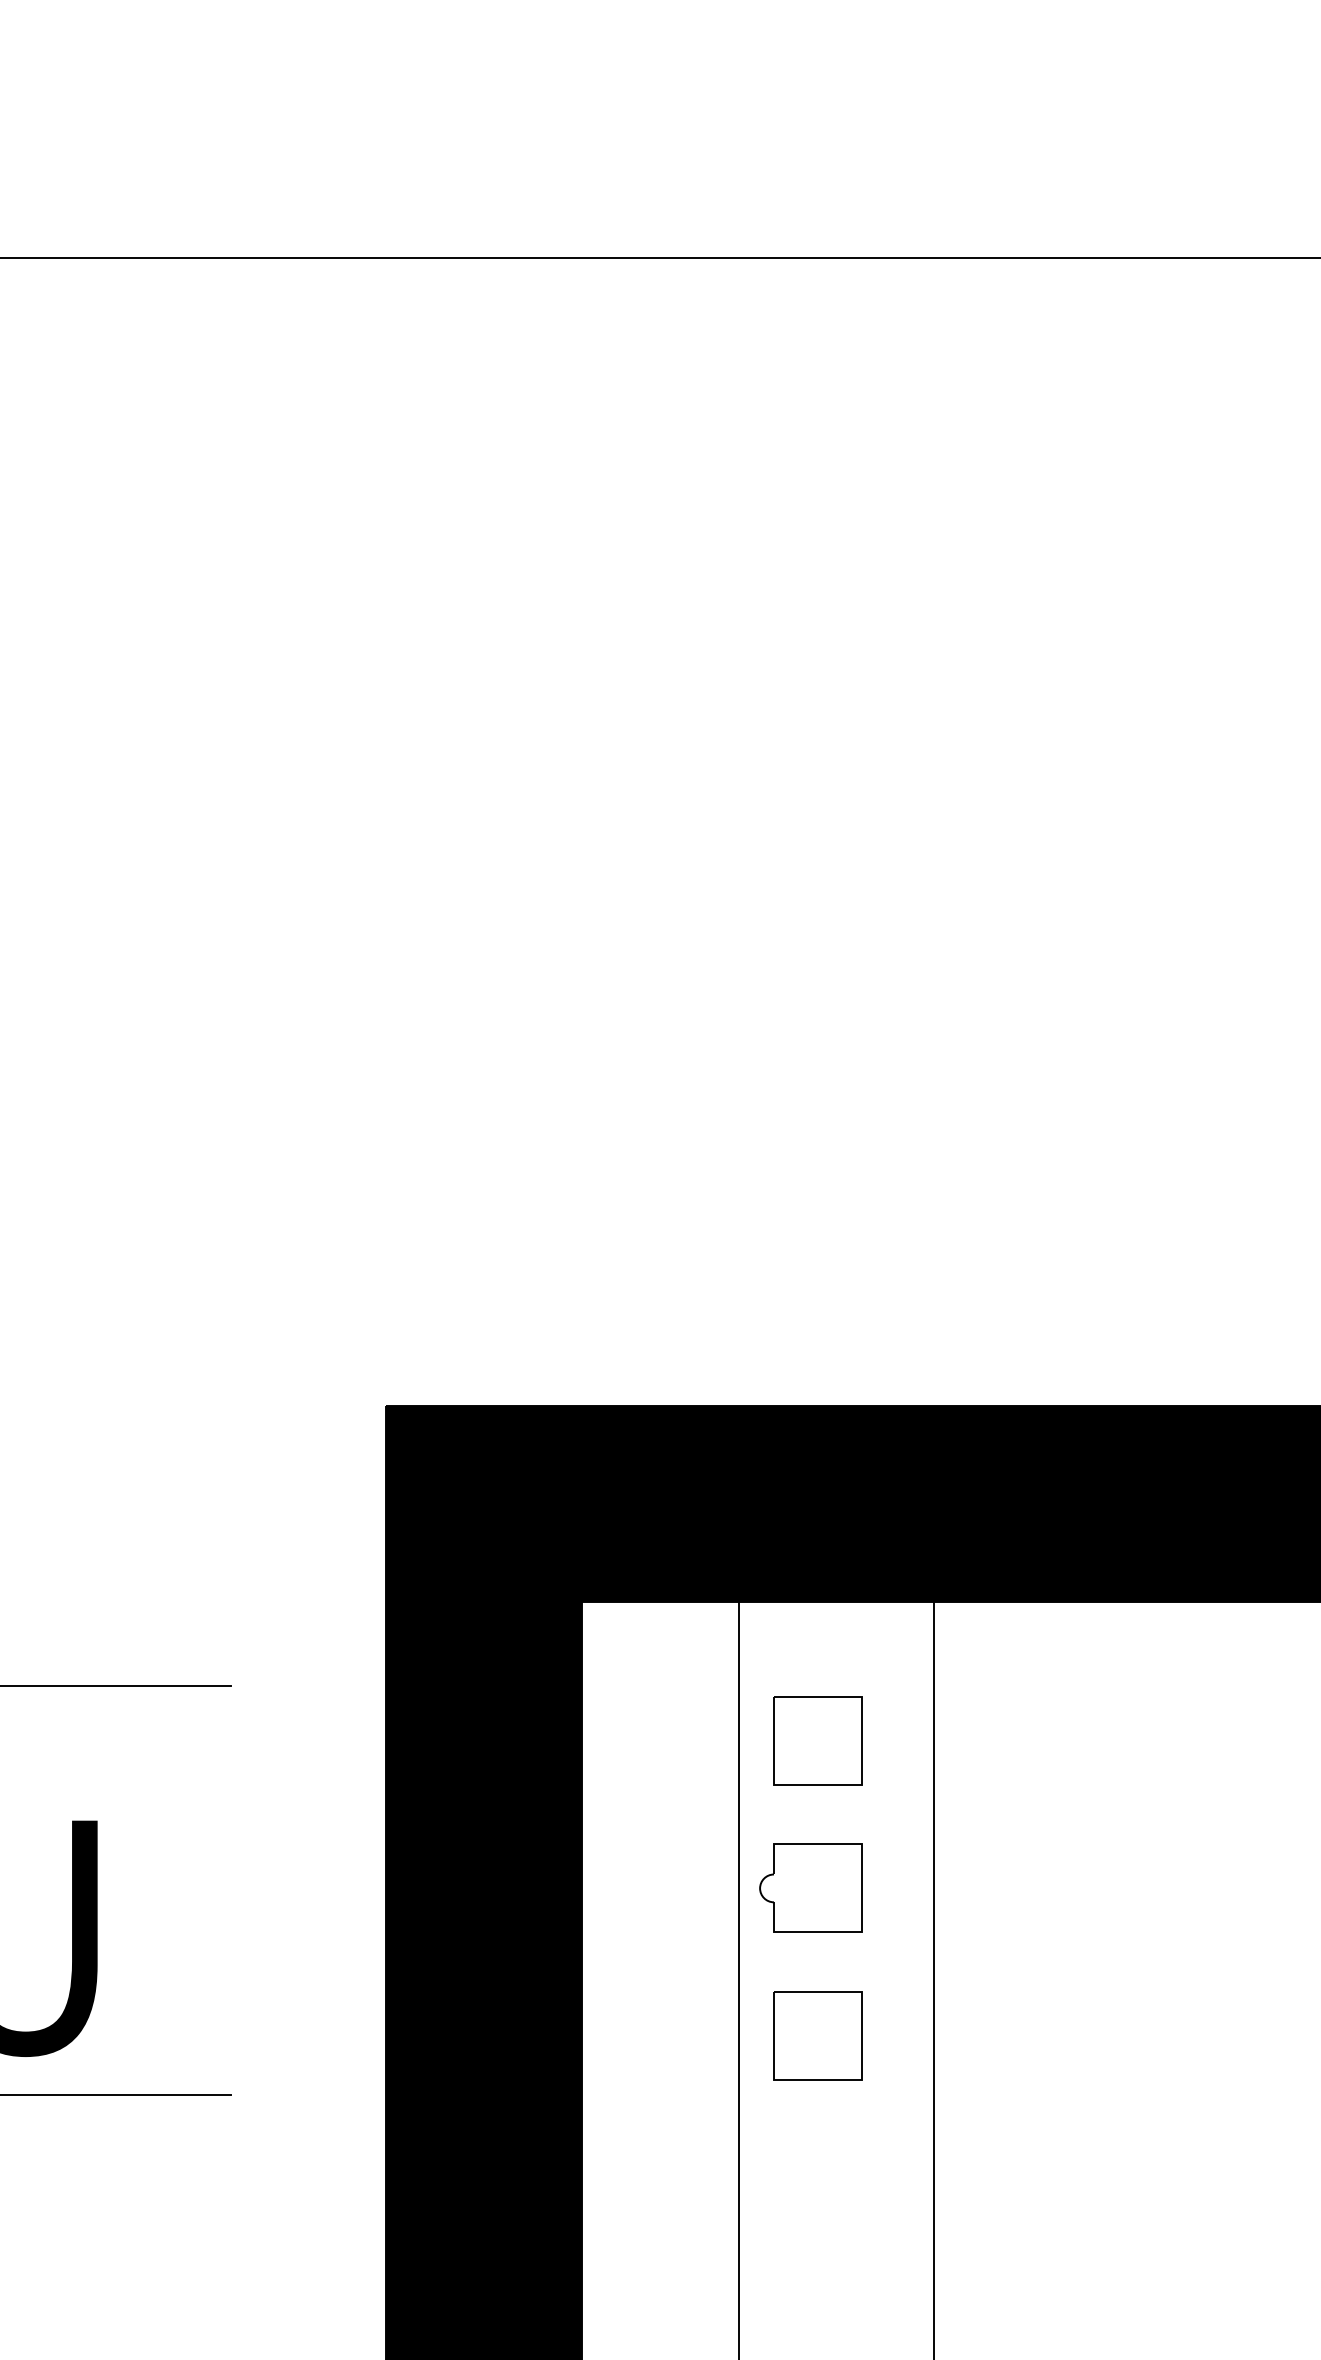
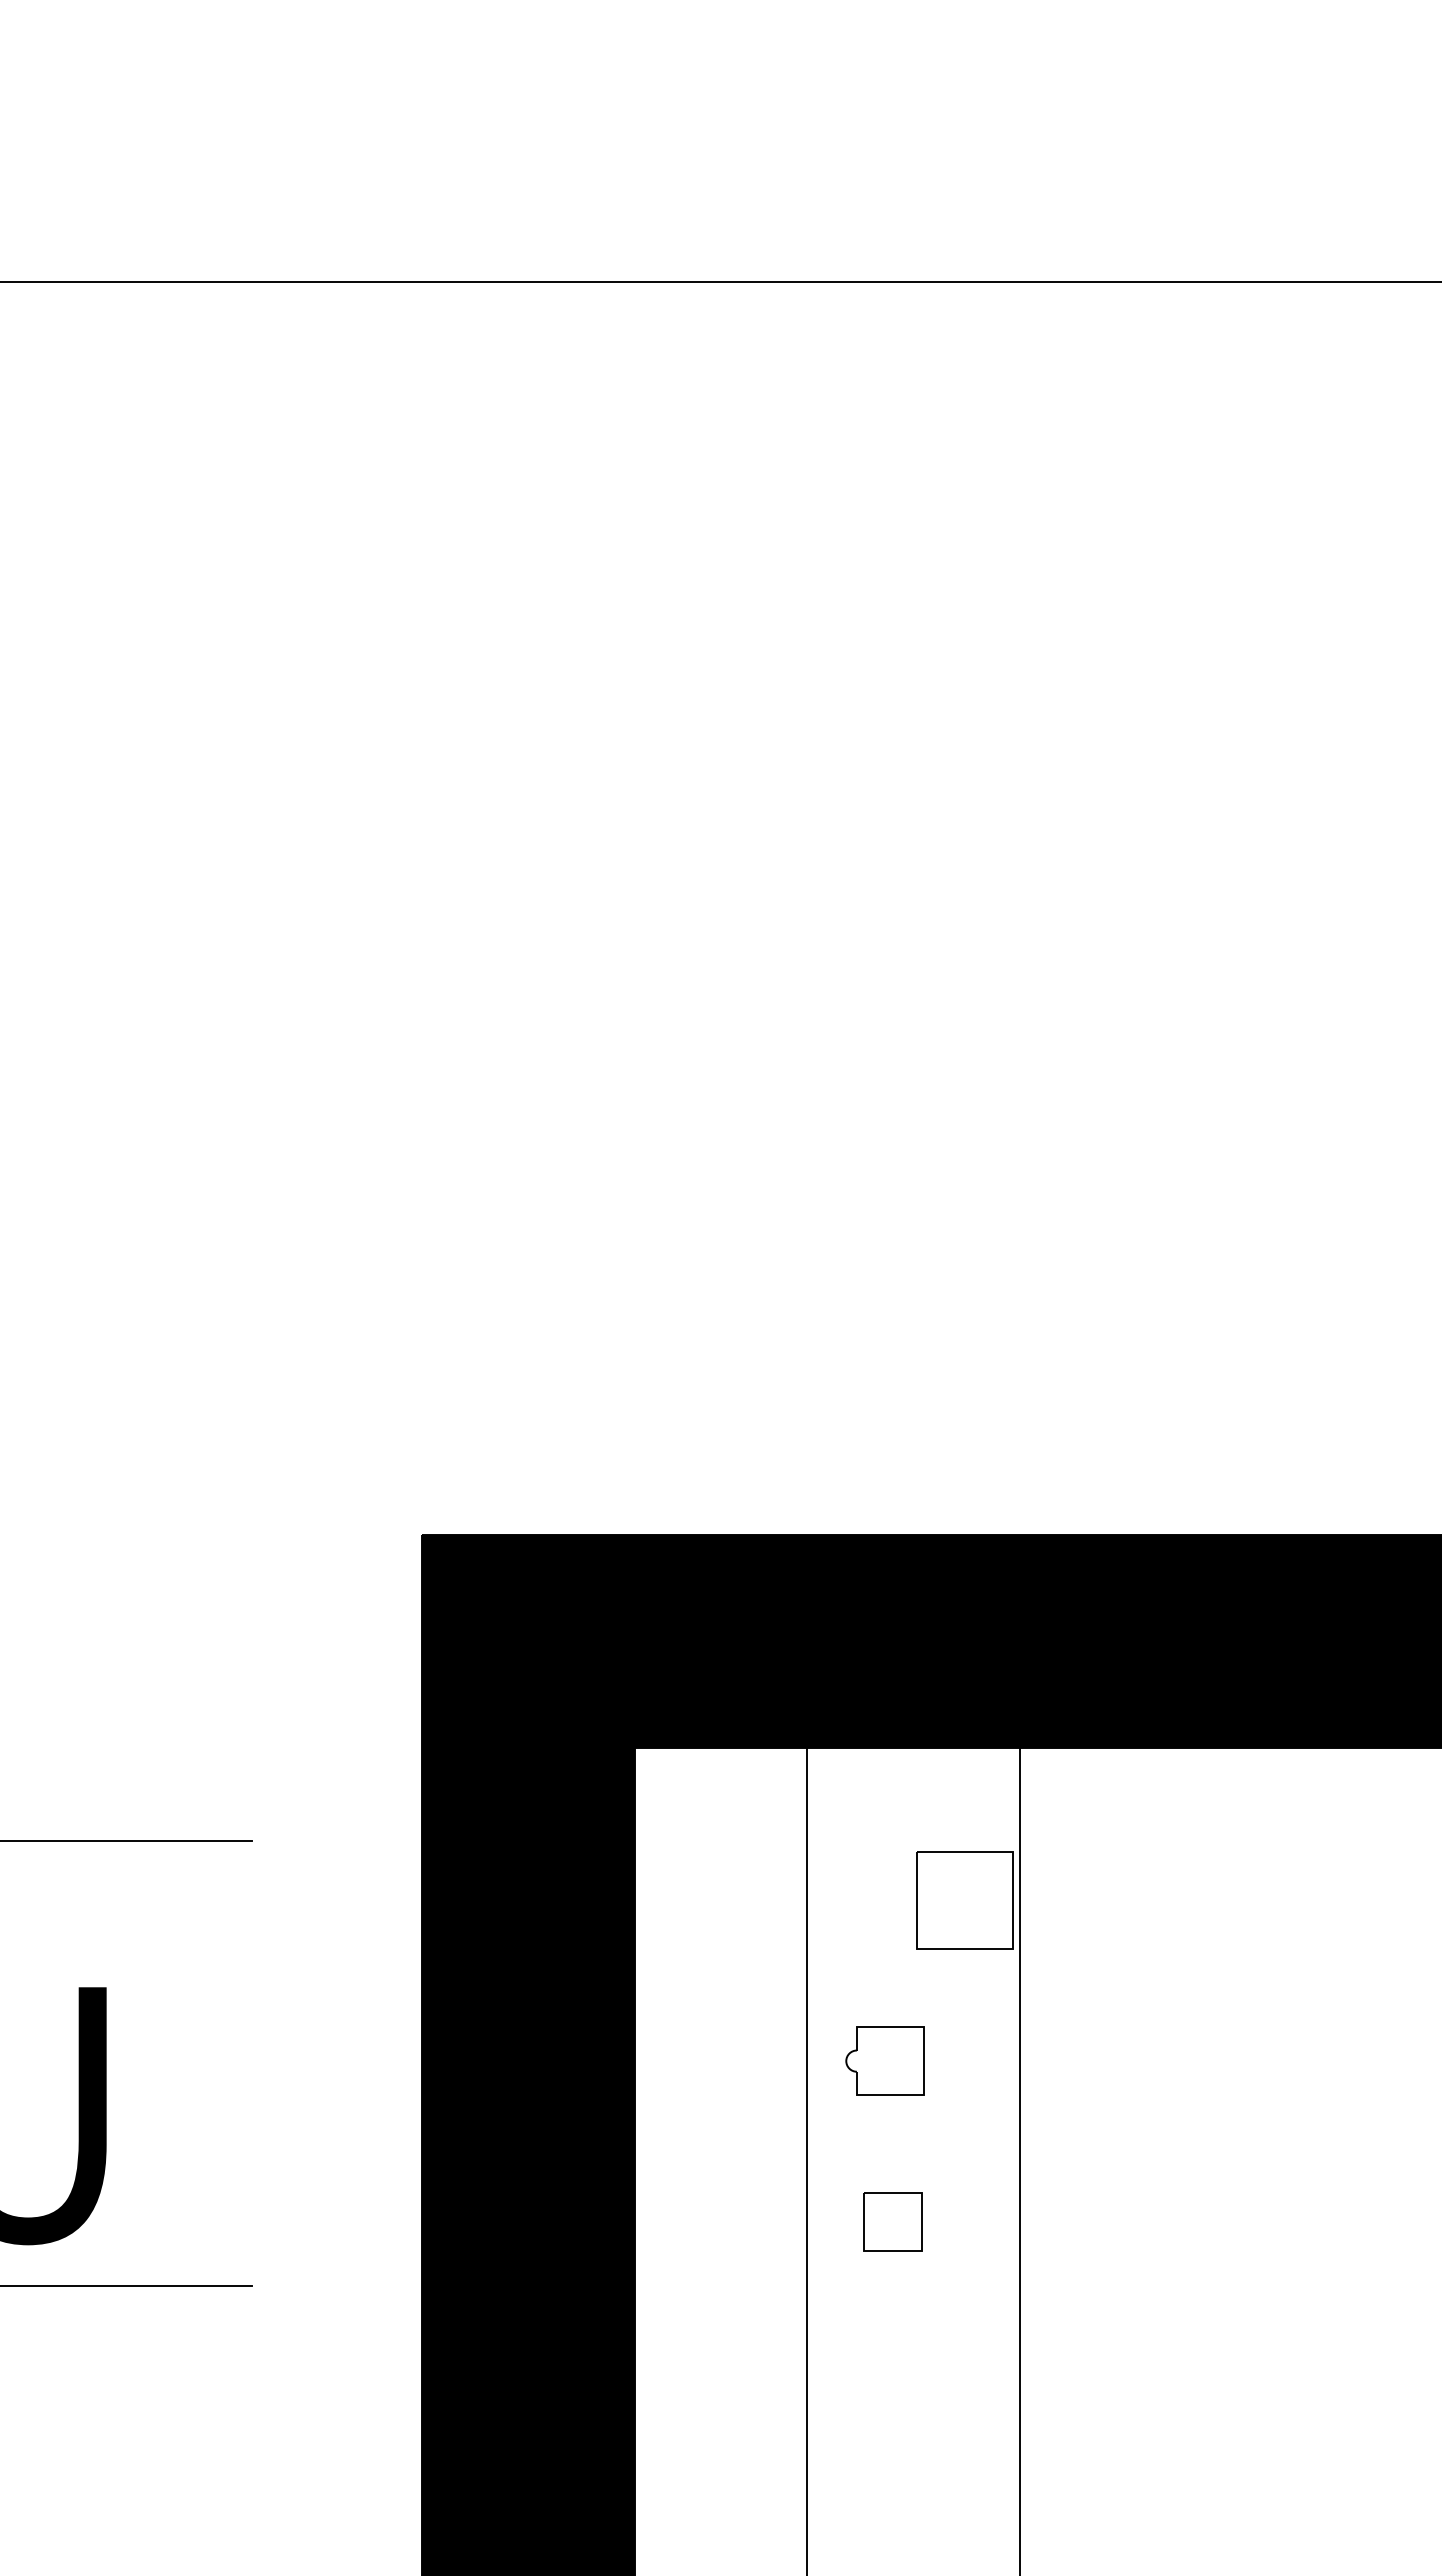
part: (817, 1741) -> (964, 1900), moved
part: (810, 1887) -> (884, 2060), size x0.7
part: (817, 2035) -> (892, 2221), size x0.6

